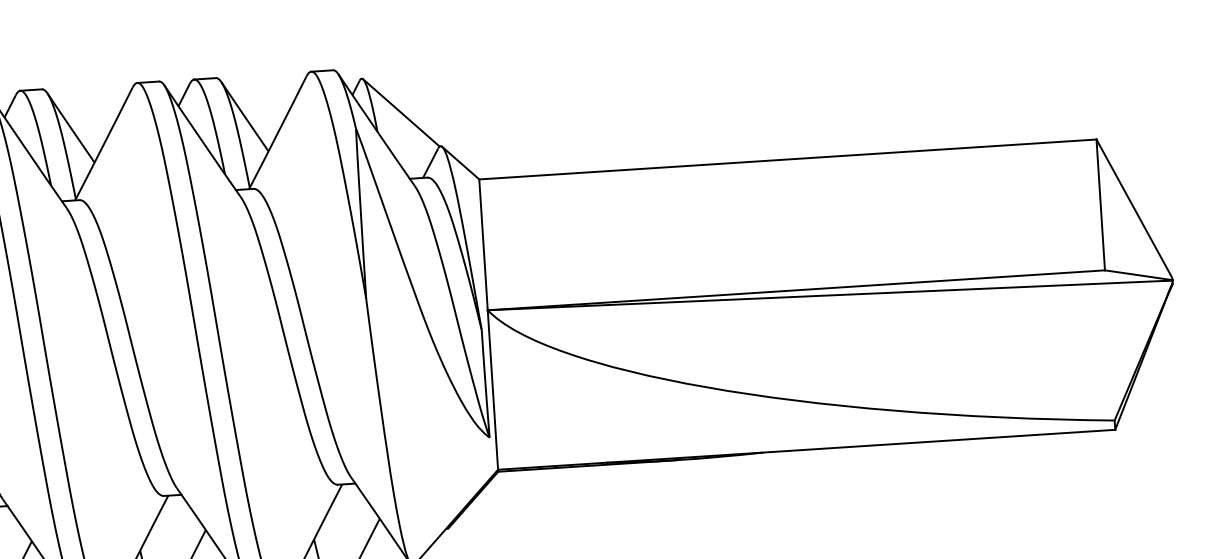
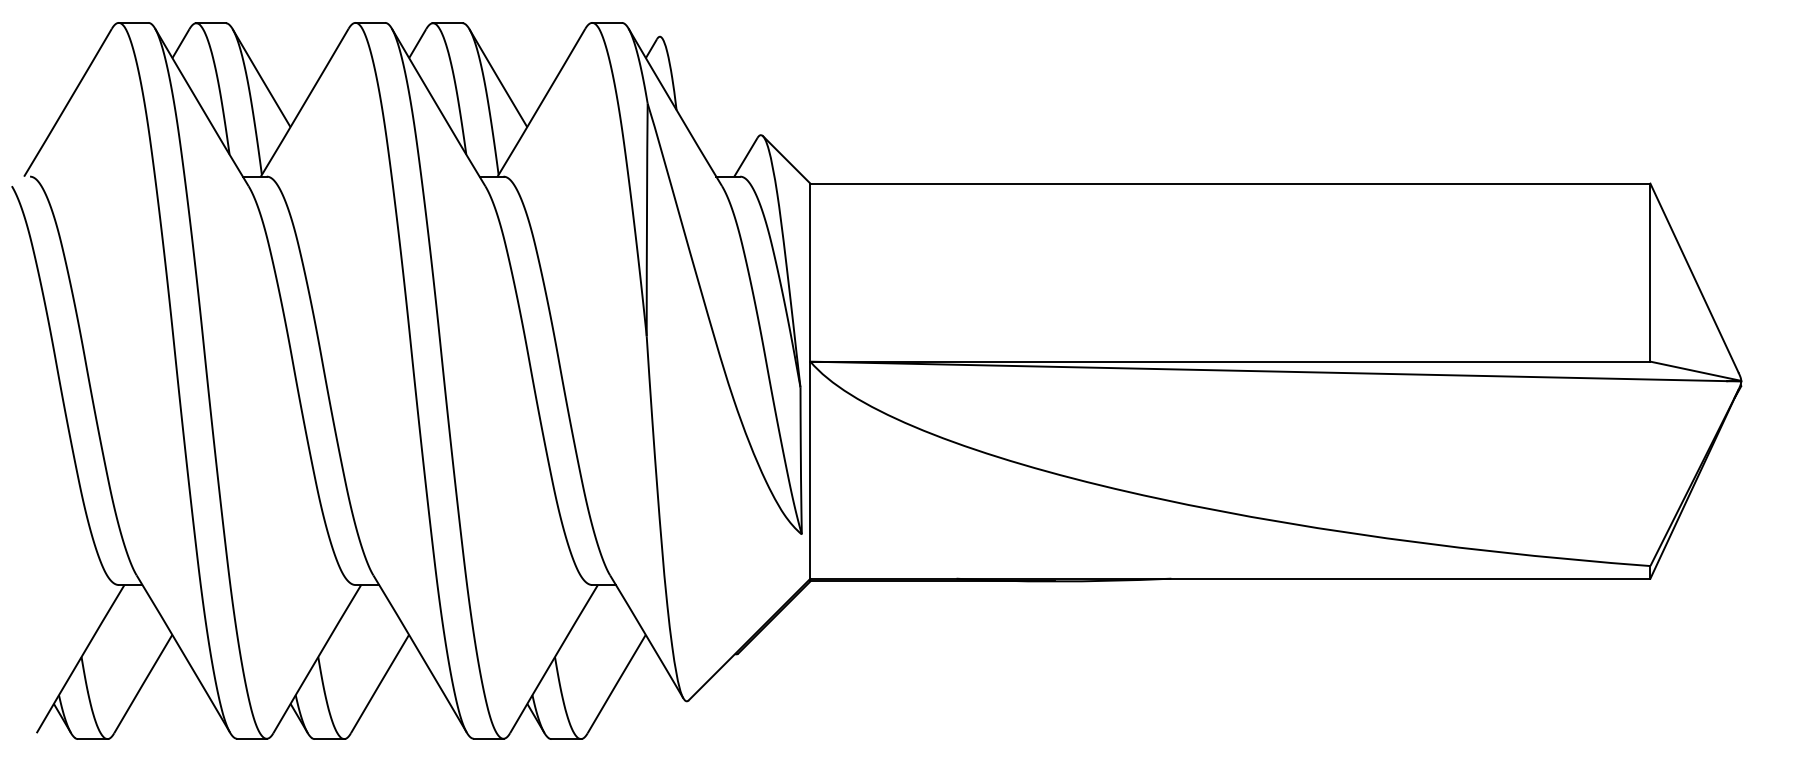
line: (401, 112) -> (710, 86), removed

